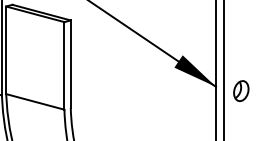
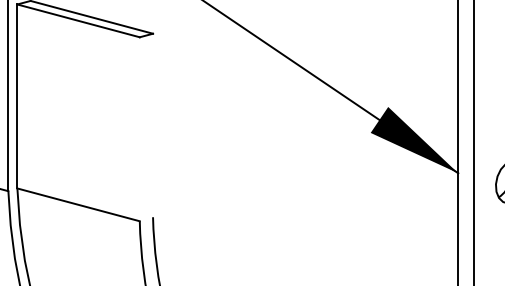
line: (70, 63) -> (152, 124), removed
line: (64, 65) -> (139, 128), removed

